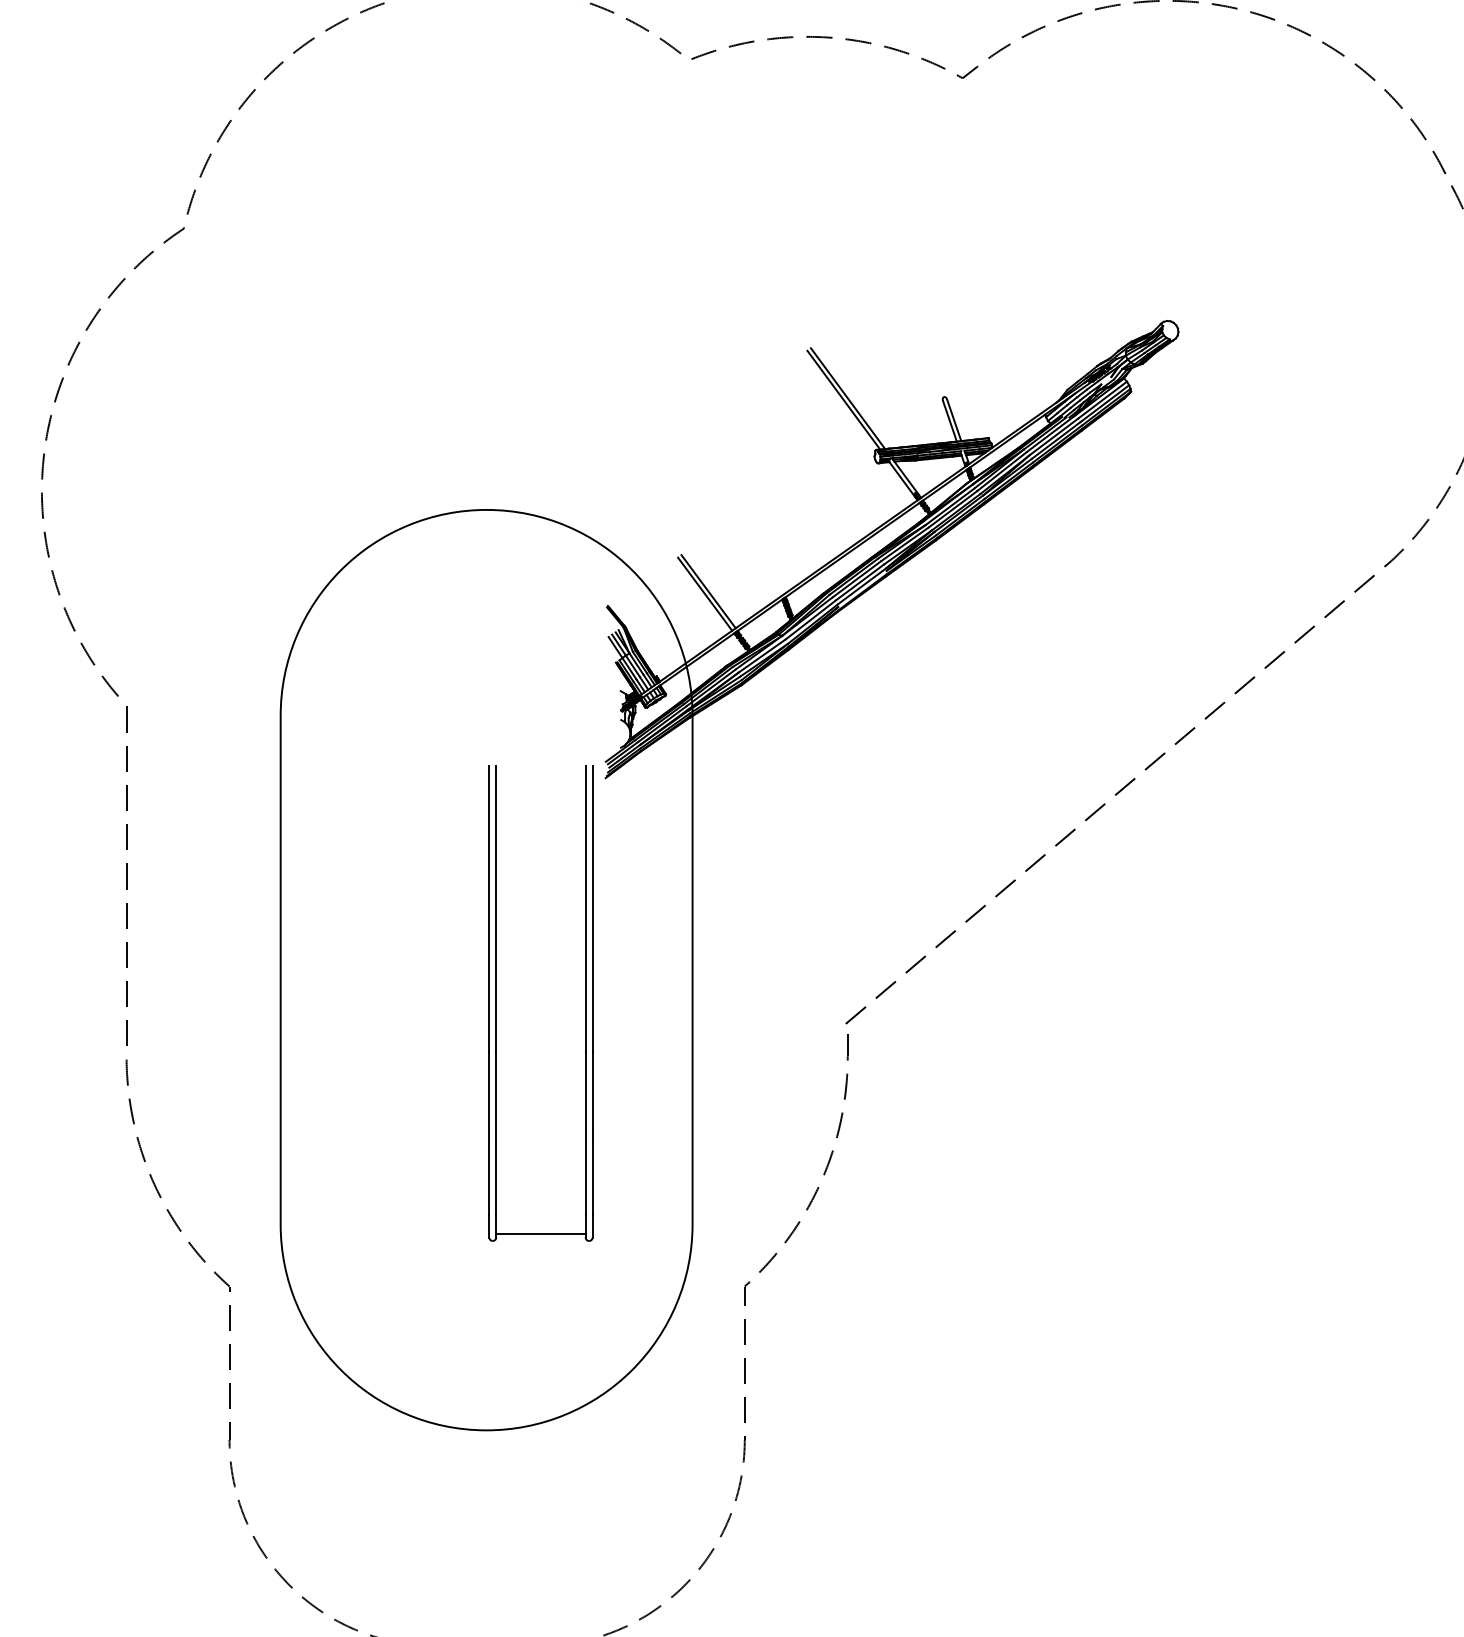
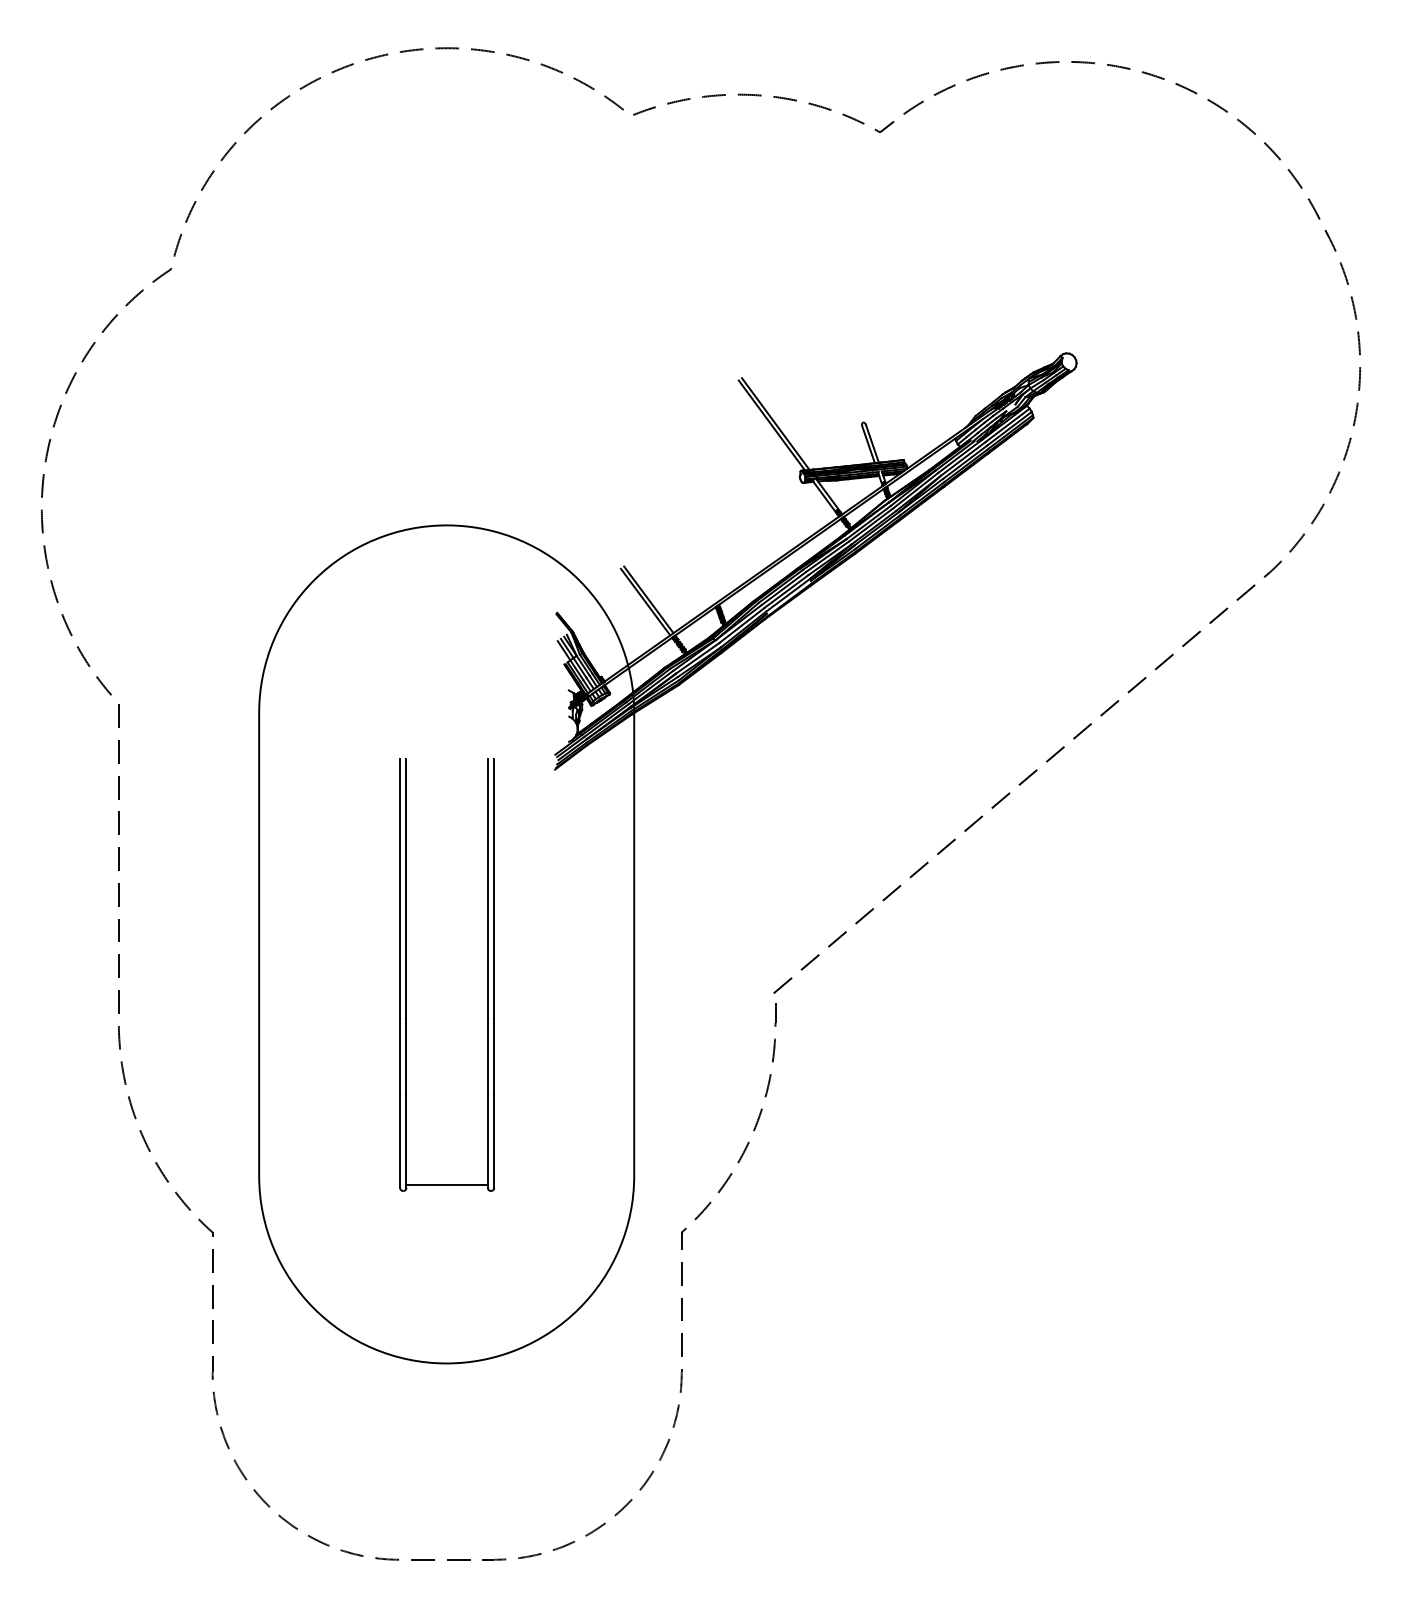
part: (585, 1003) -> (487, 974), moved

